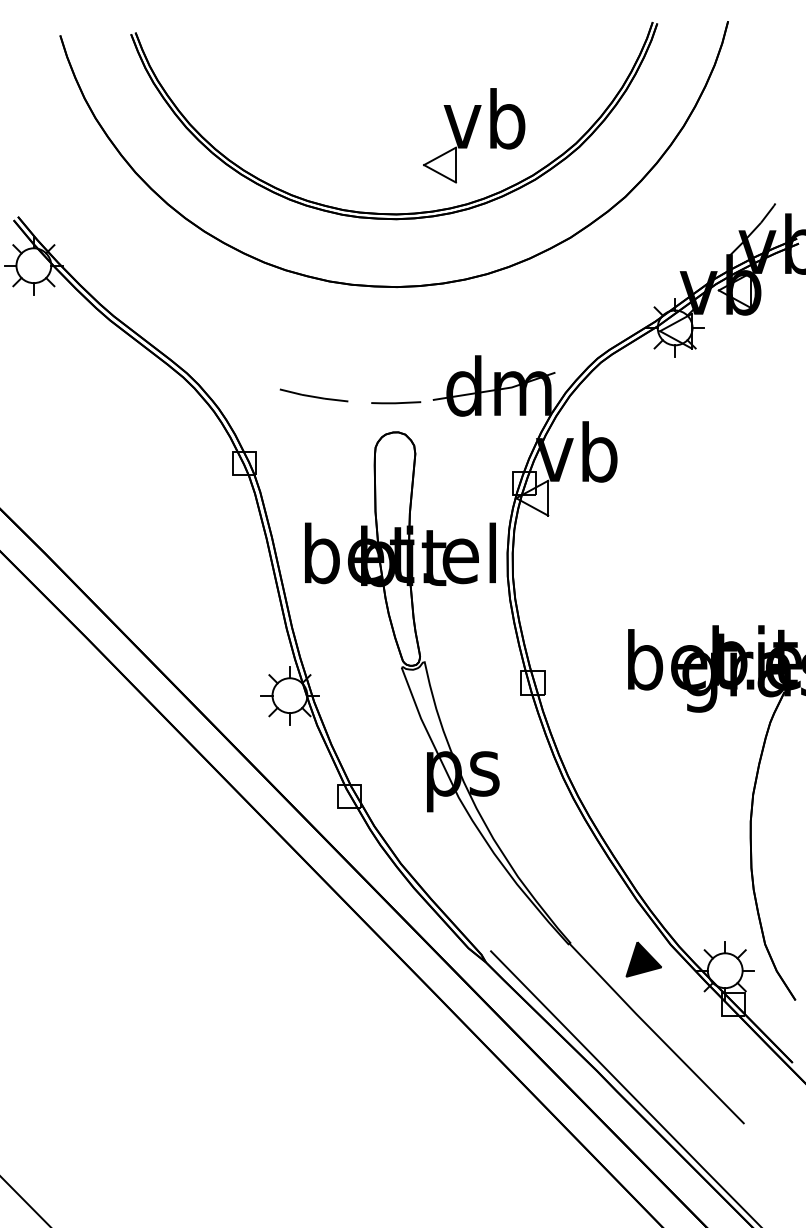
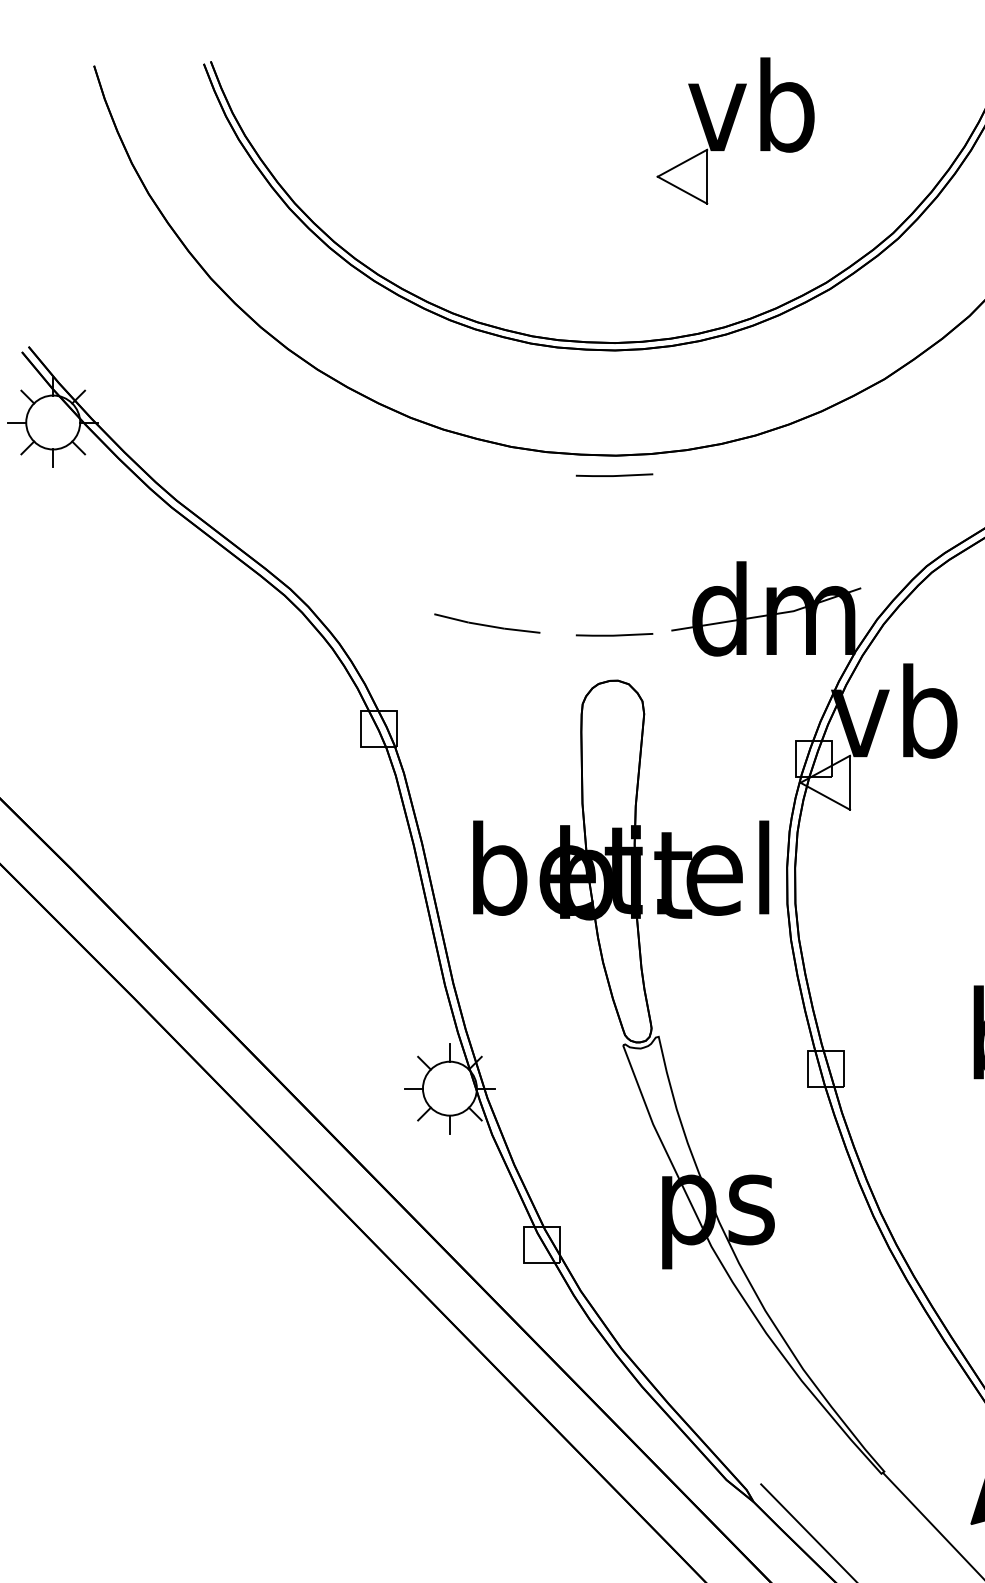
part: (474, 135) -> (735, 130), moved
line: (396, 299) -> (615, 474), added

